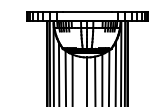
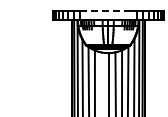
line: (87, 11) -> (108, 11), solid -> dashed

